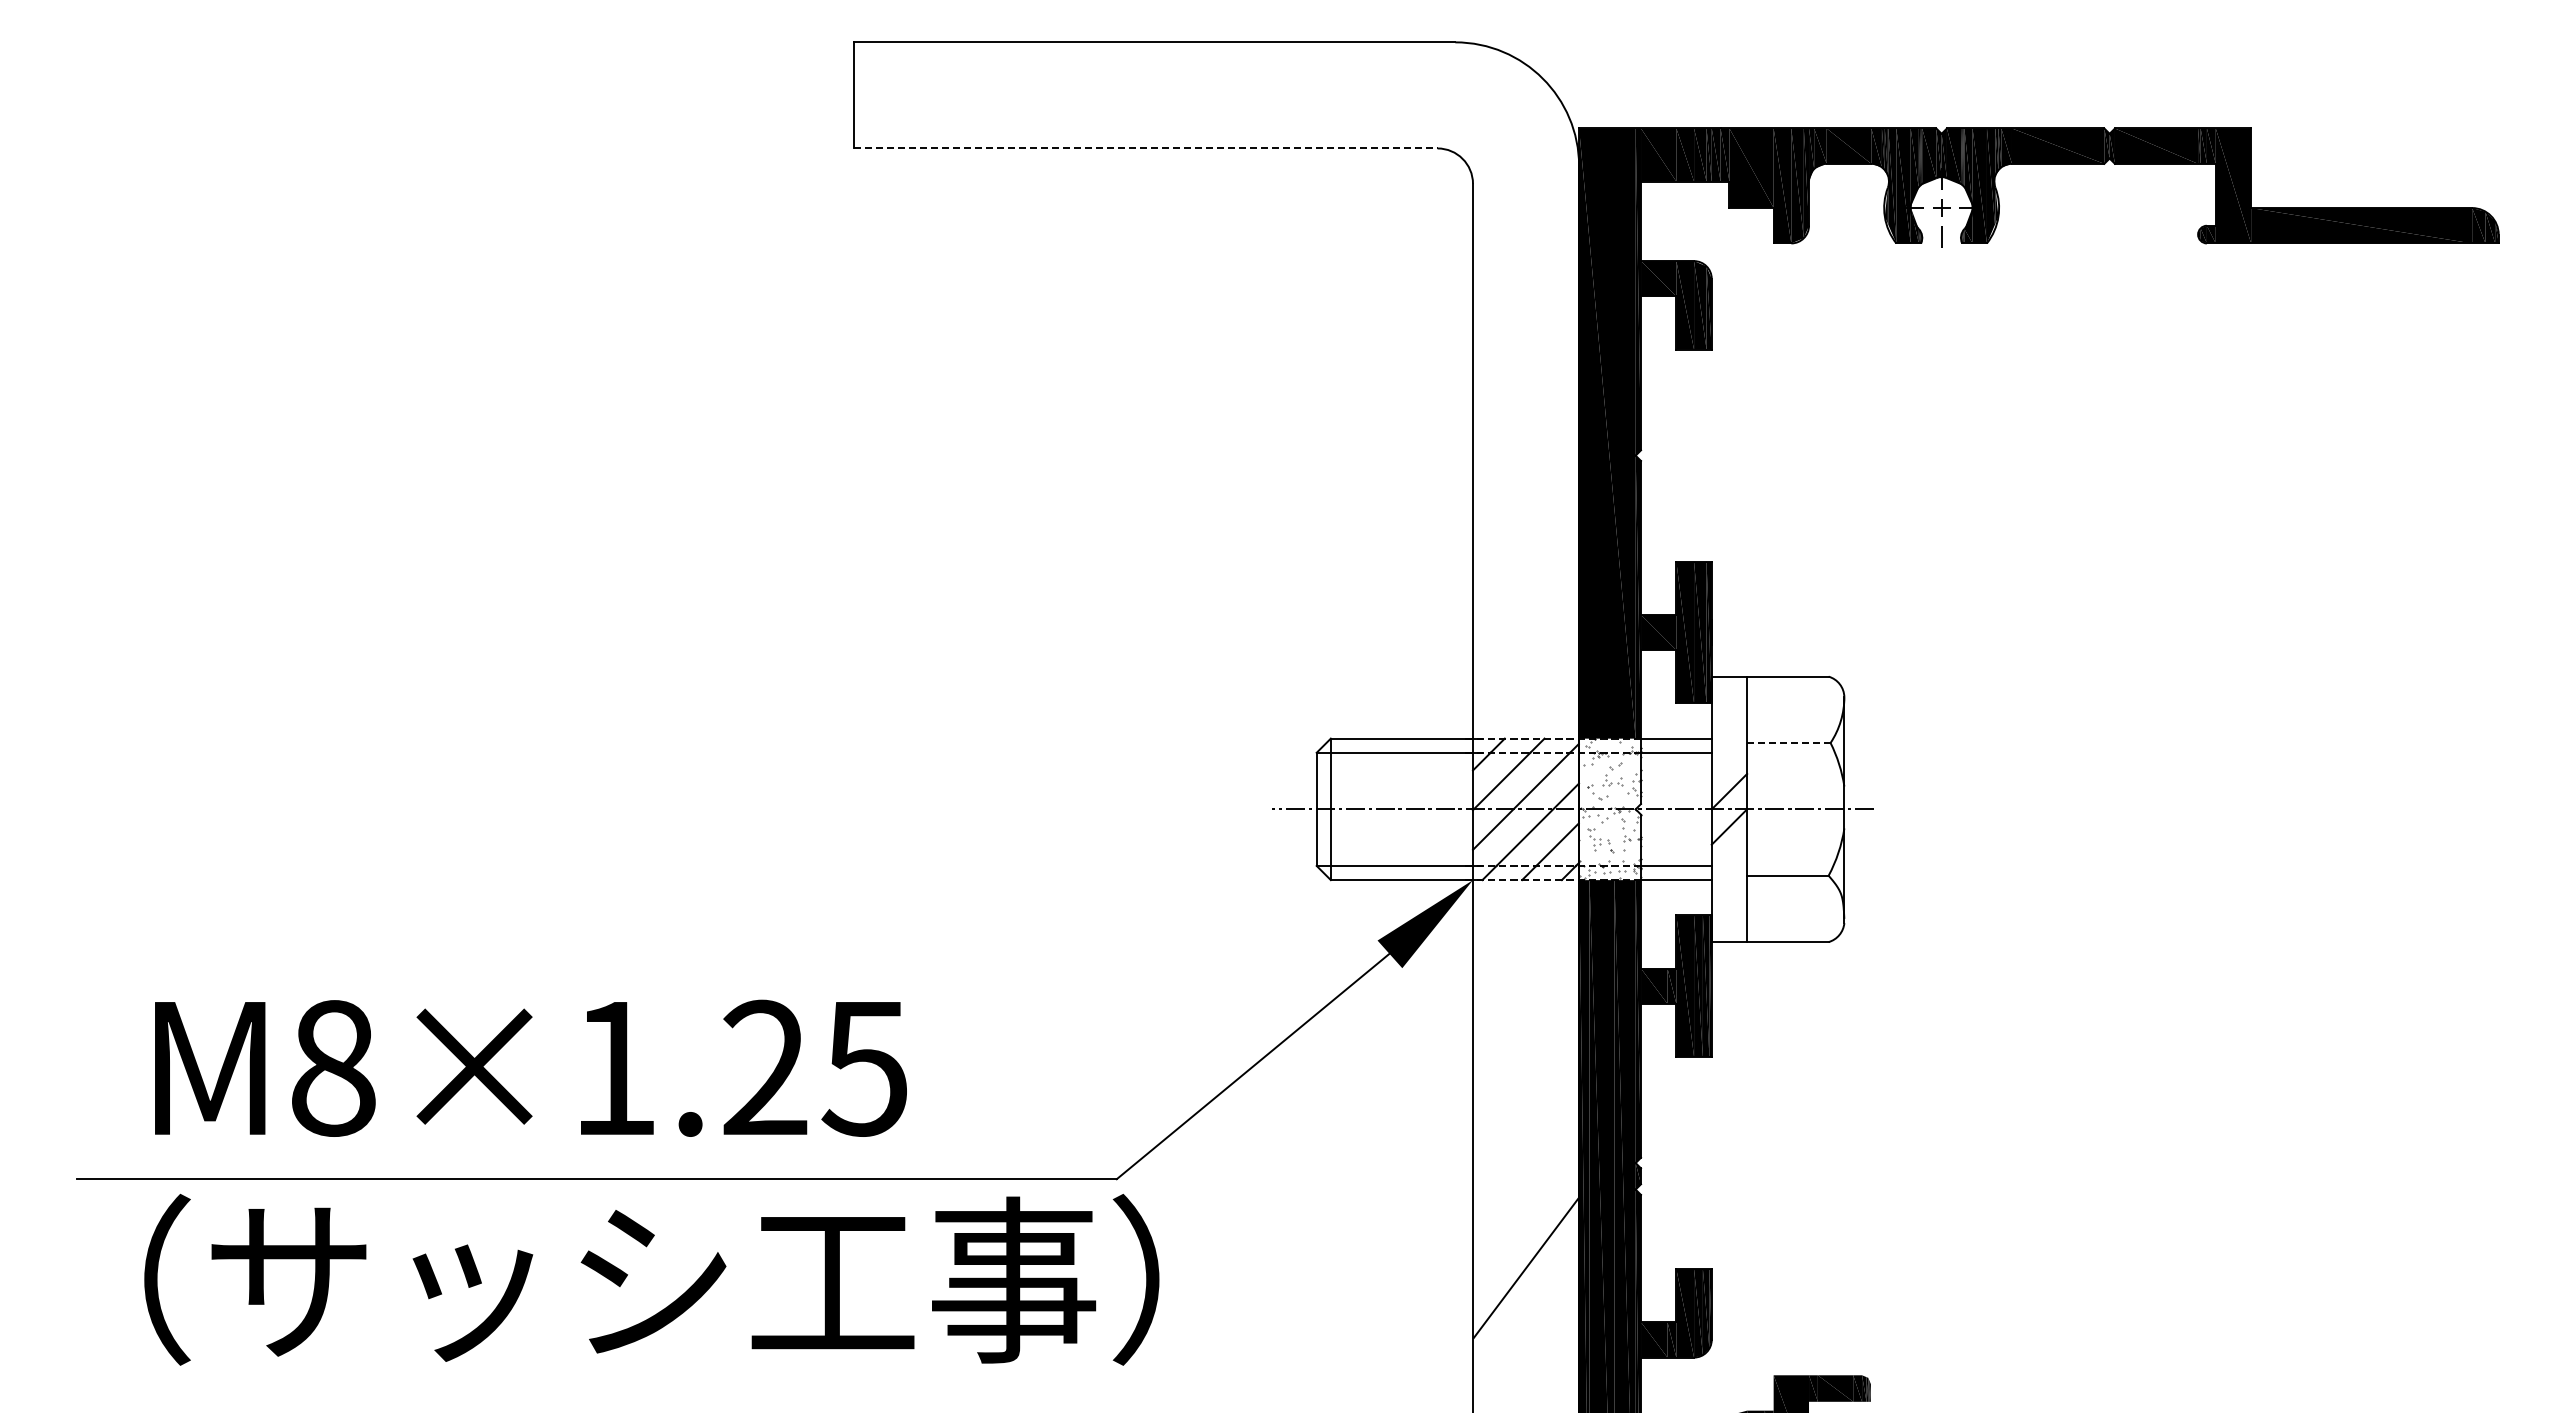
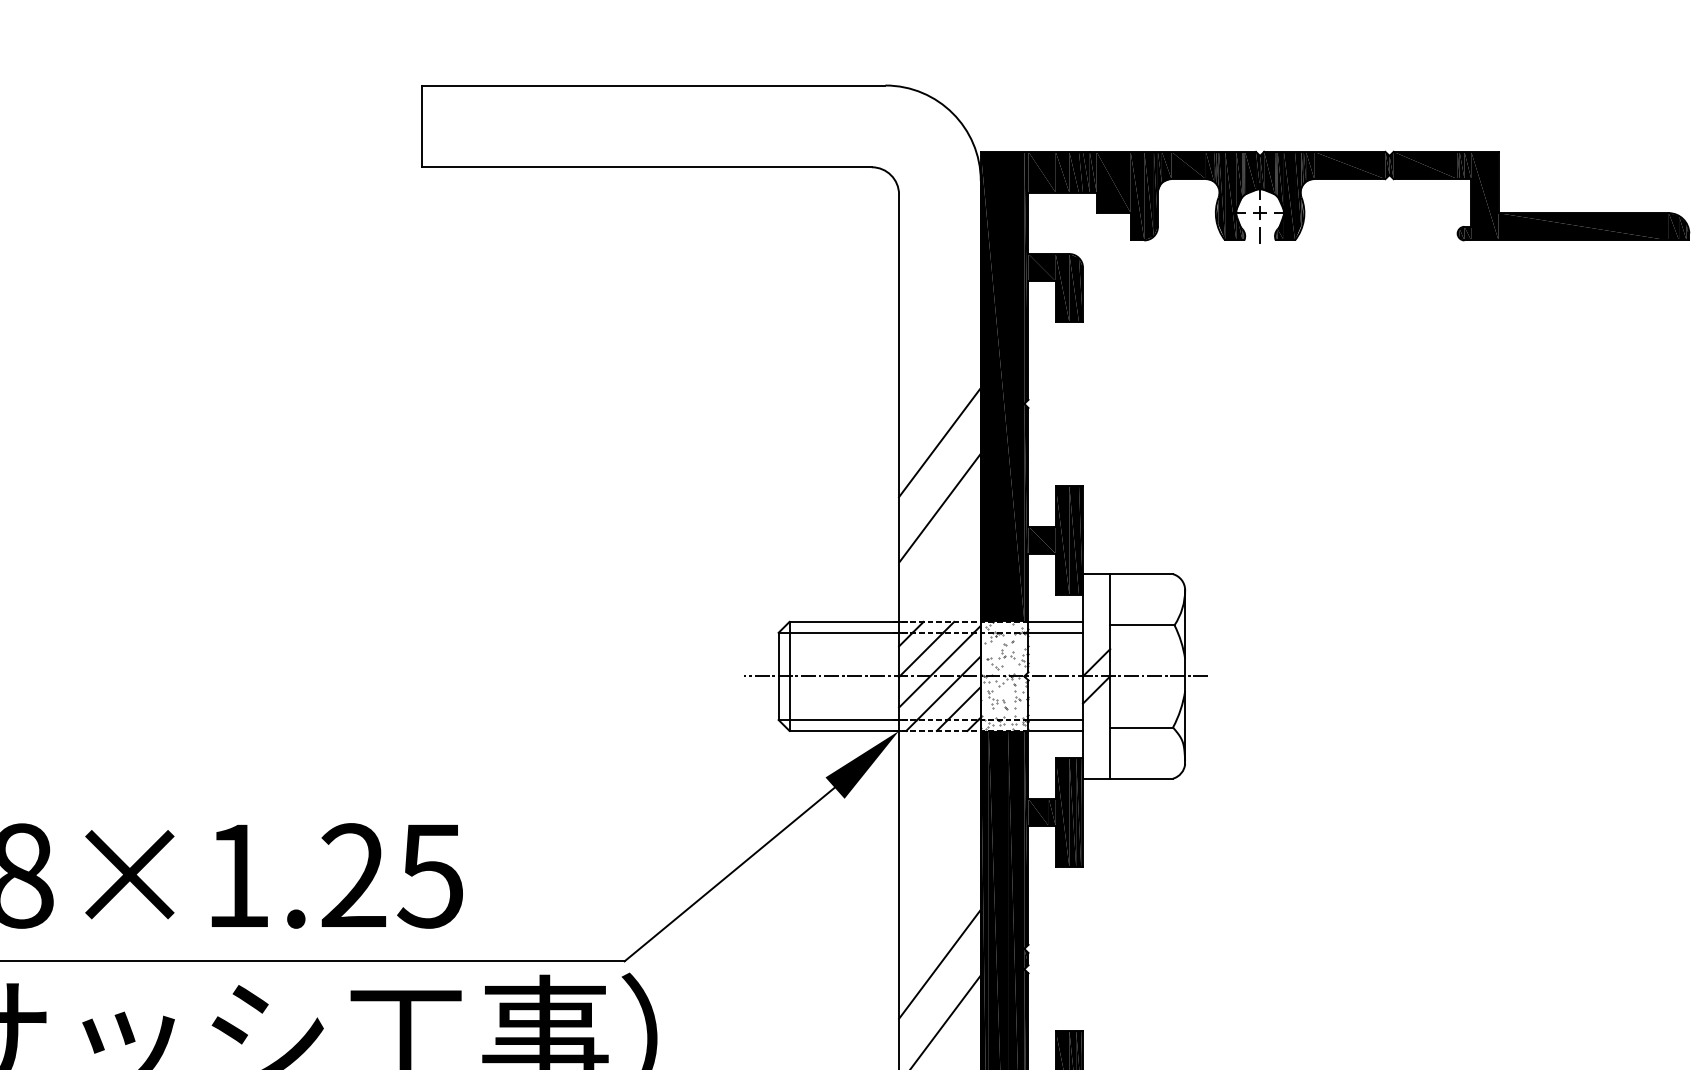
line: (1145, 148) -> (646, 167), dashed -> solid
line: (1526, 505) -> (940, 442), added
line: (1526, 590) -> (940, 507), added
line: (1788, 742) -> (1142, 624), dashed -> solid
line: (1526, 1182) -> (940, 963), added

